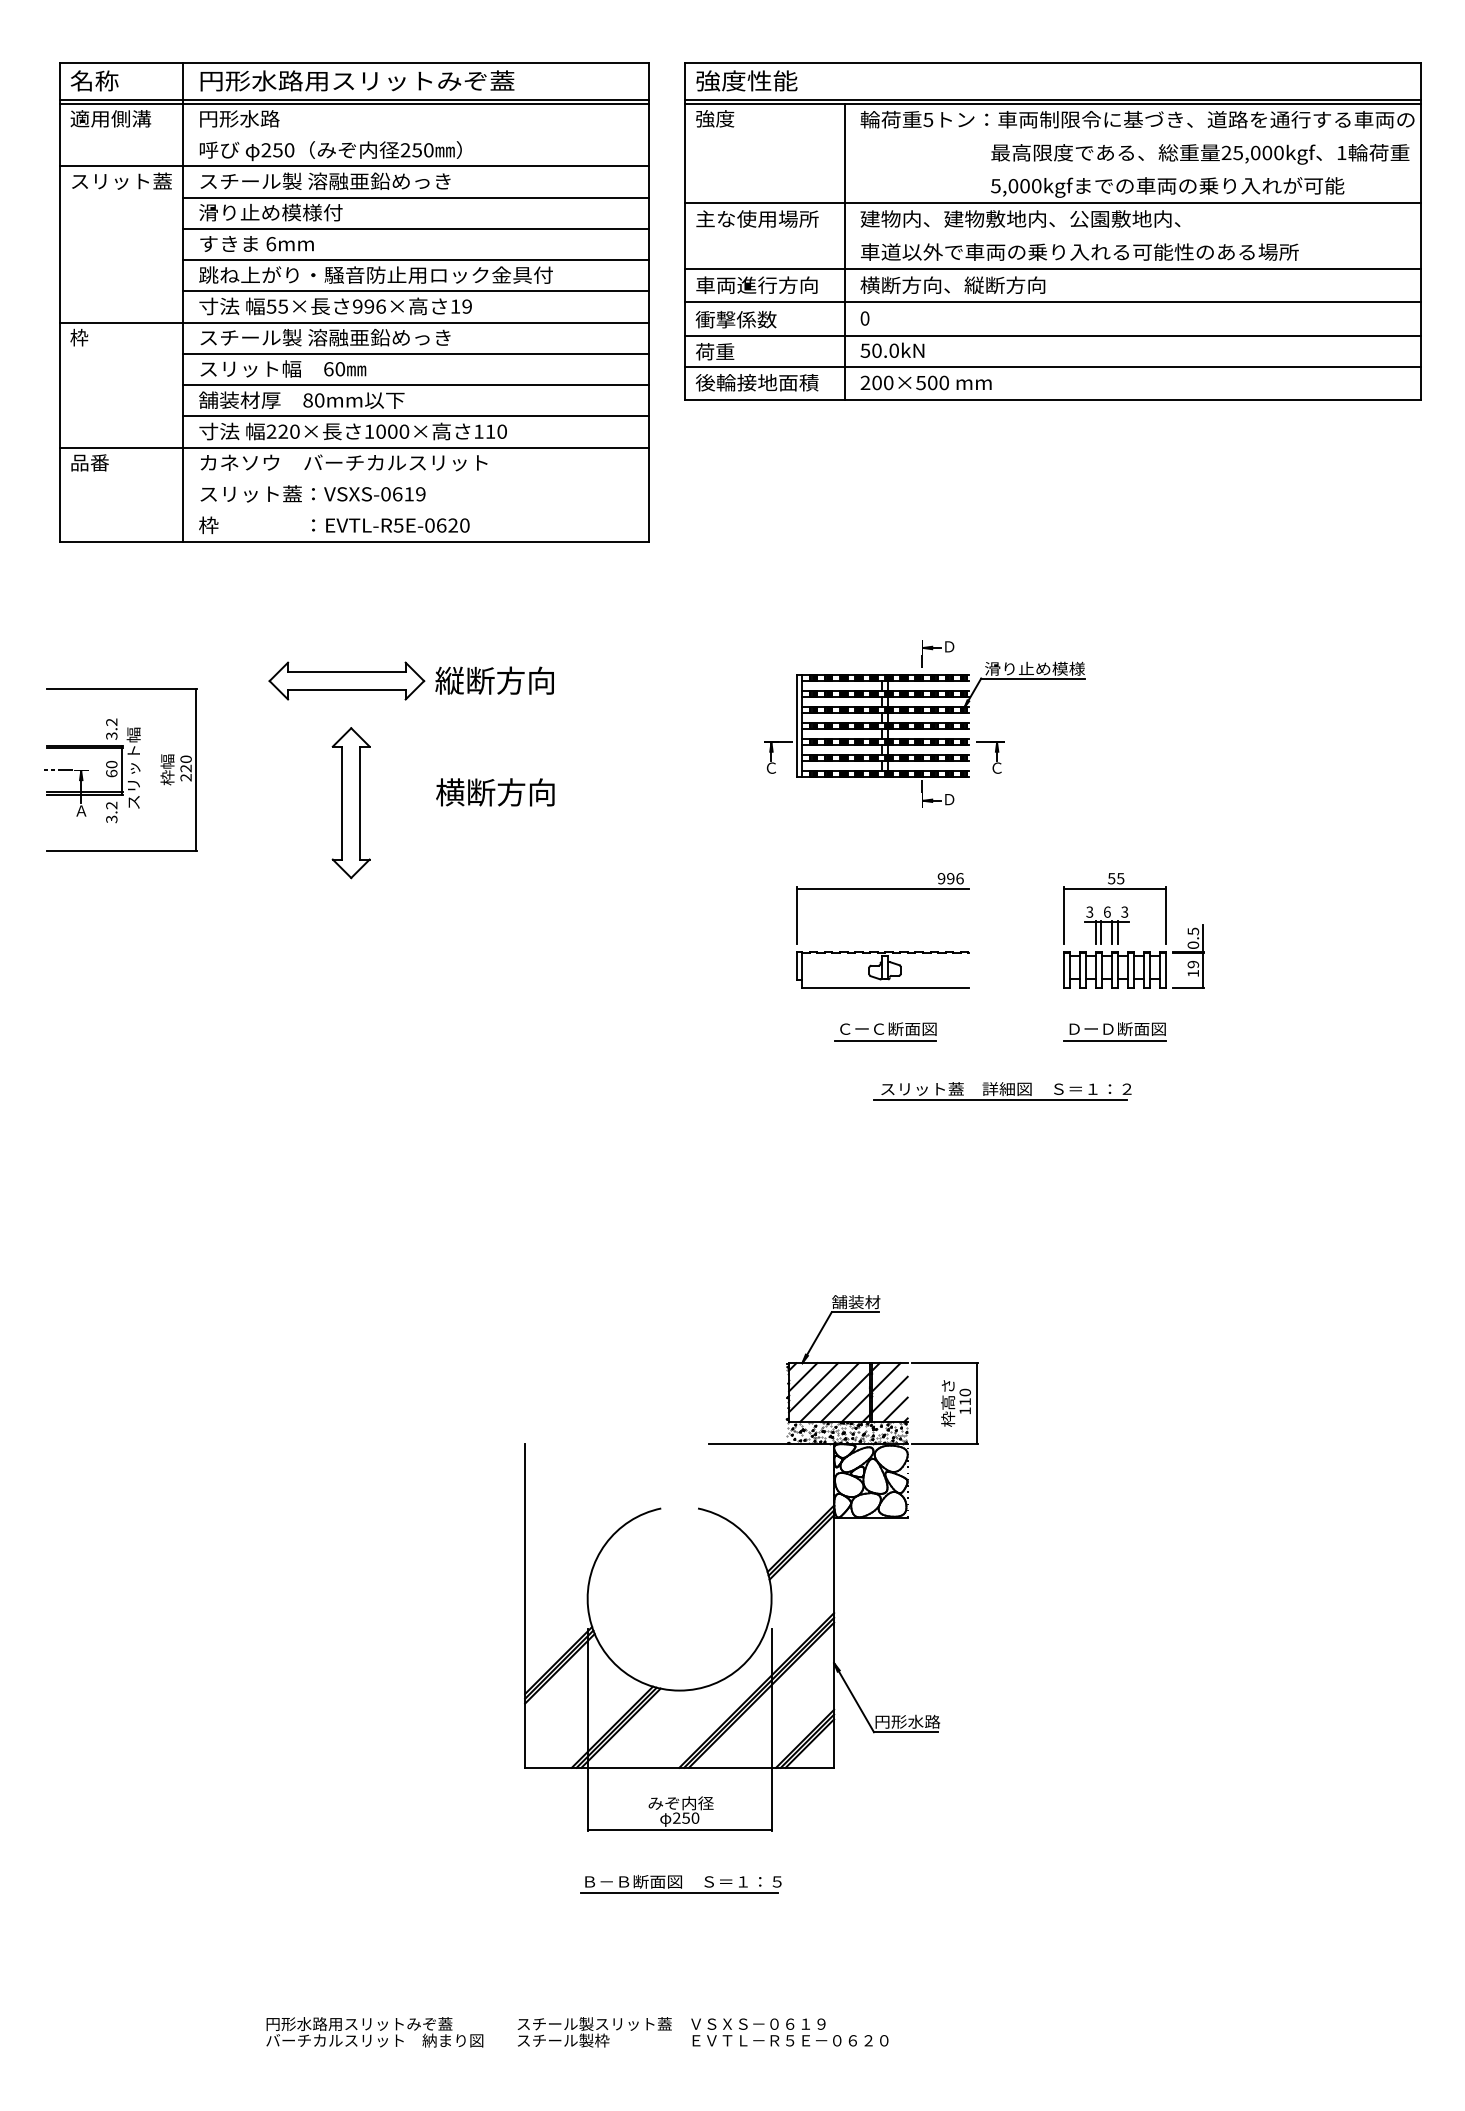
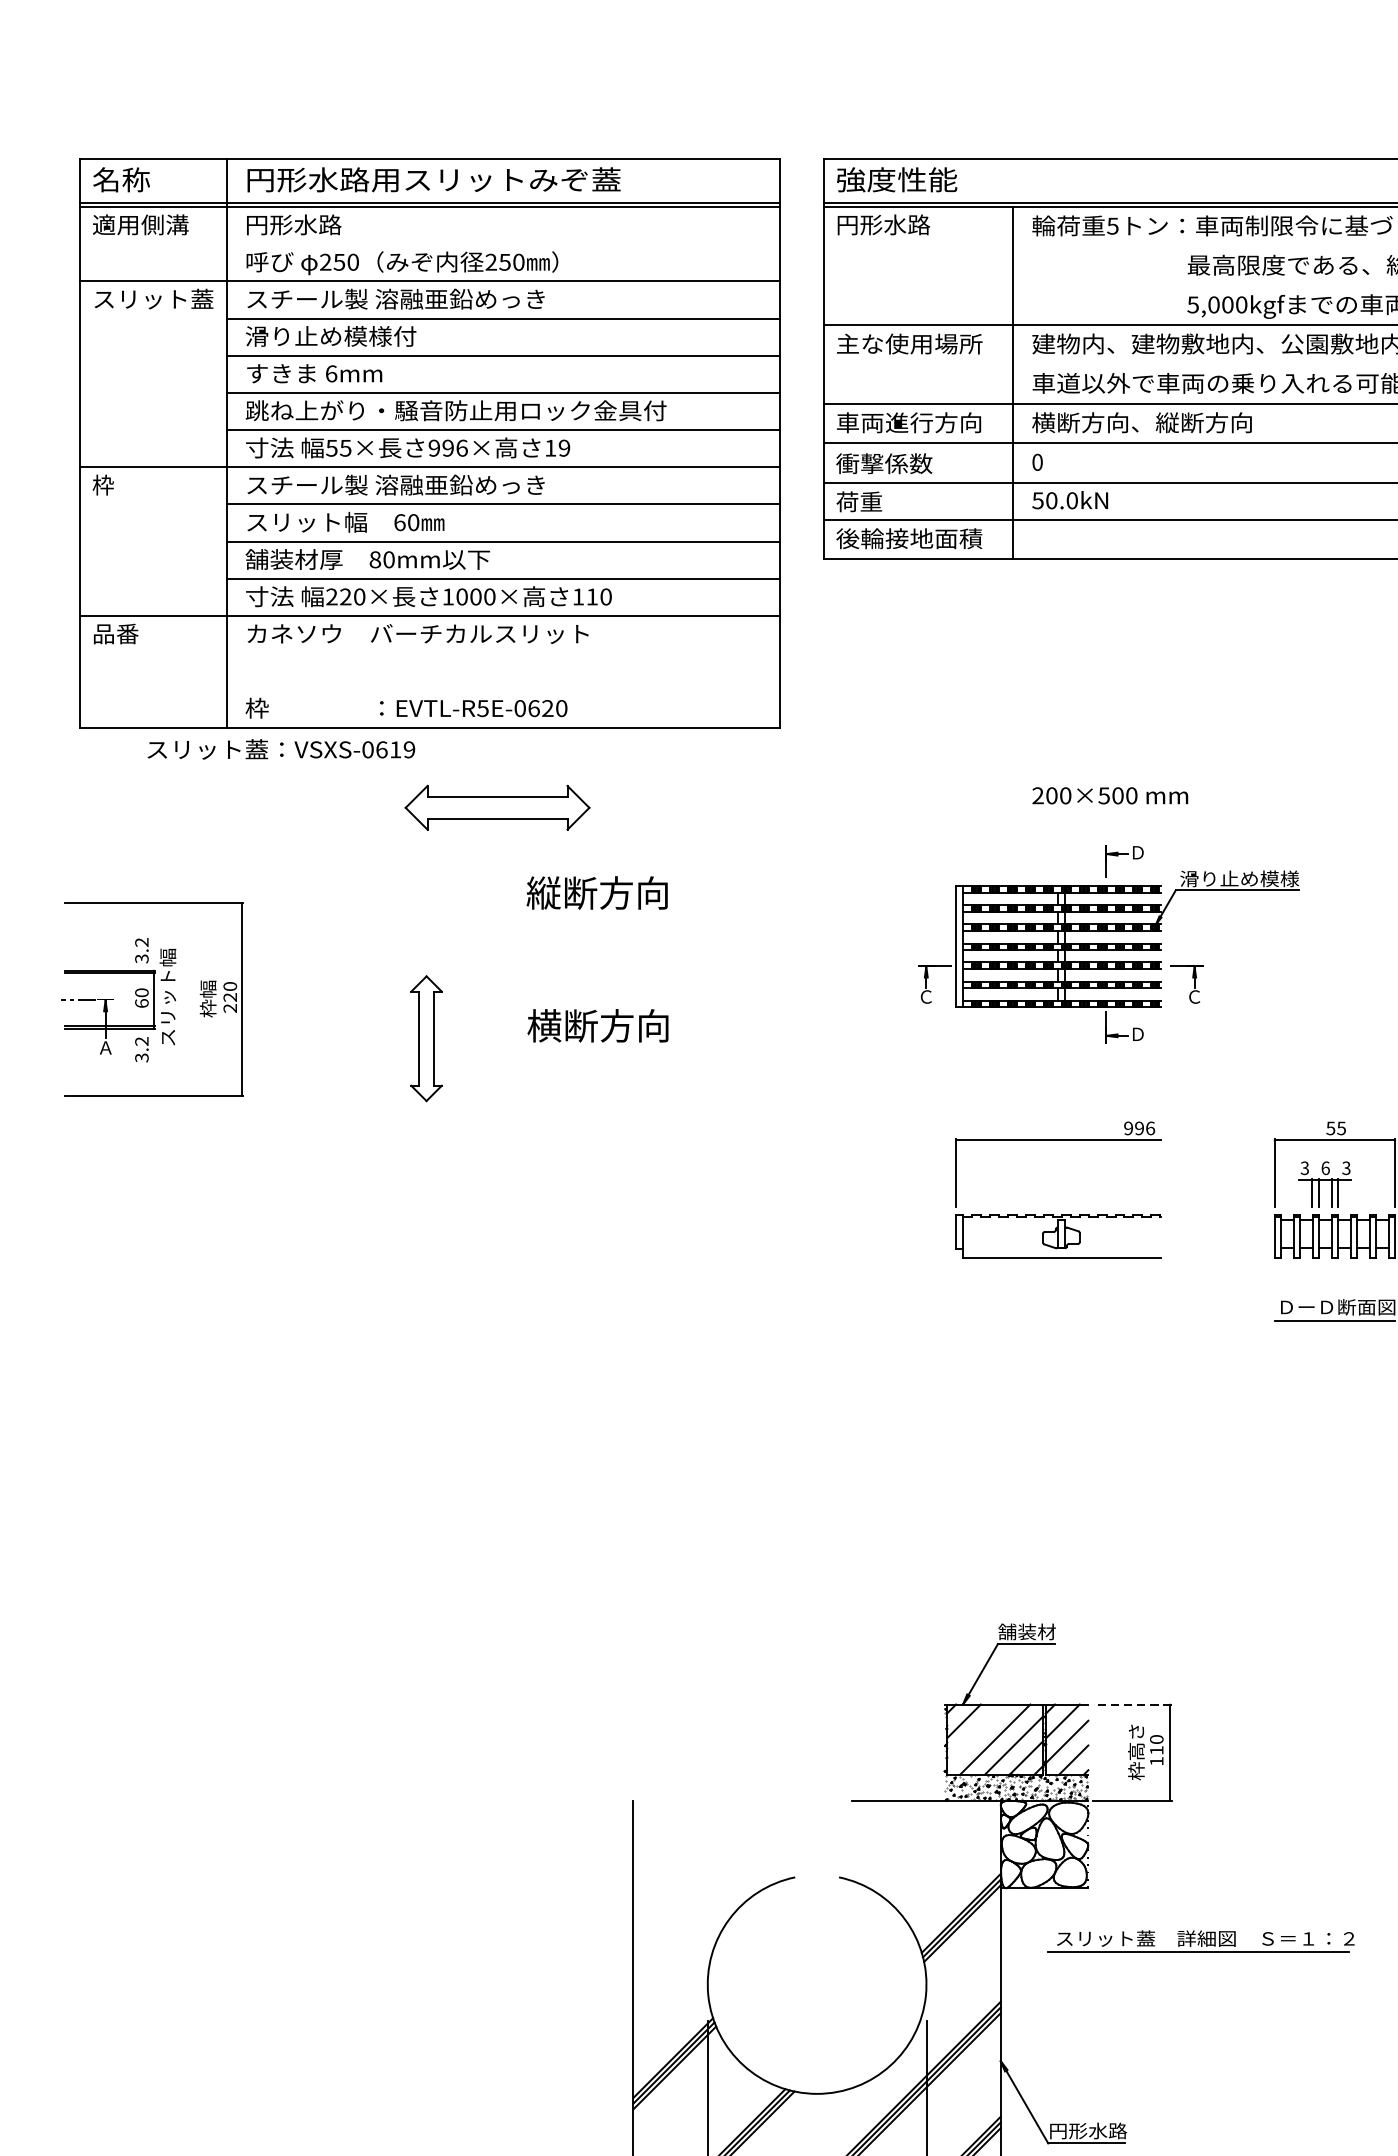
text: (735, 118) -> (883, 224), 強度 -> 円形水路
text: (925, 382) -> (1109, 795), moved
text: (312, 493) -> (280, 748), moved
part: (346, 680) -> (497, 807), moved
part: (350, 803) -> (425, 1039), size x0.7
part: (885, 1031) -> (1061, 1310), removed
part: (1002, 1091) -> (1201, 1941), moved
line: (944, 1363) -> (1132, 1704), solid -> dashed
line: (813, 1387) -> (976, 1733), removed

